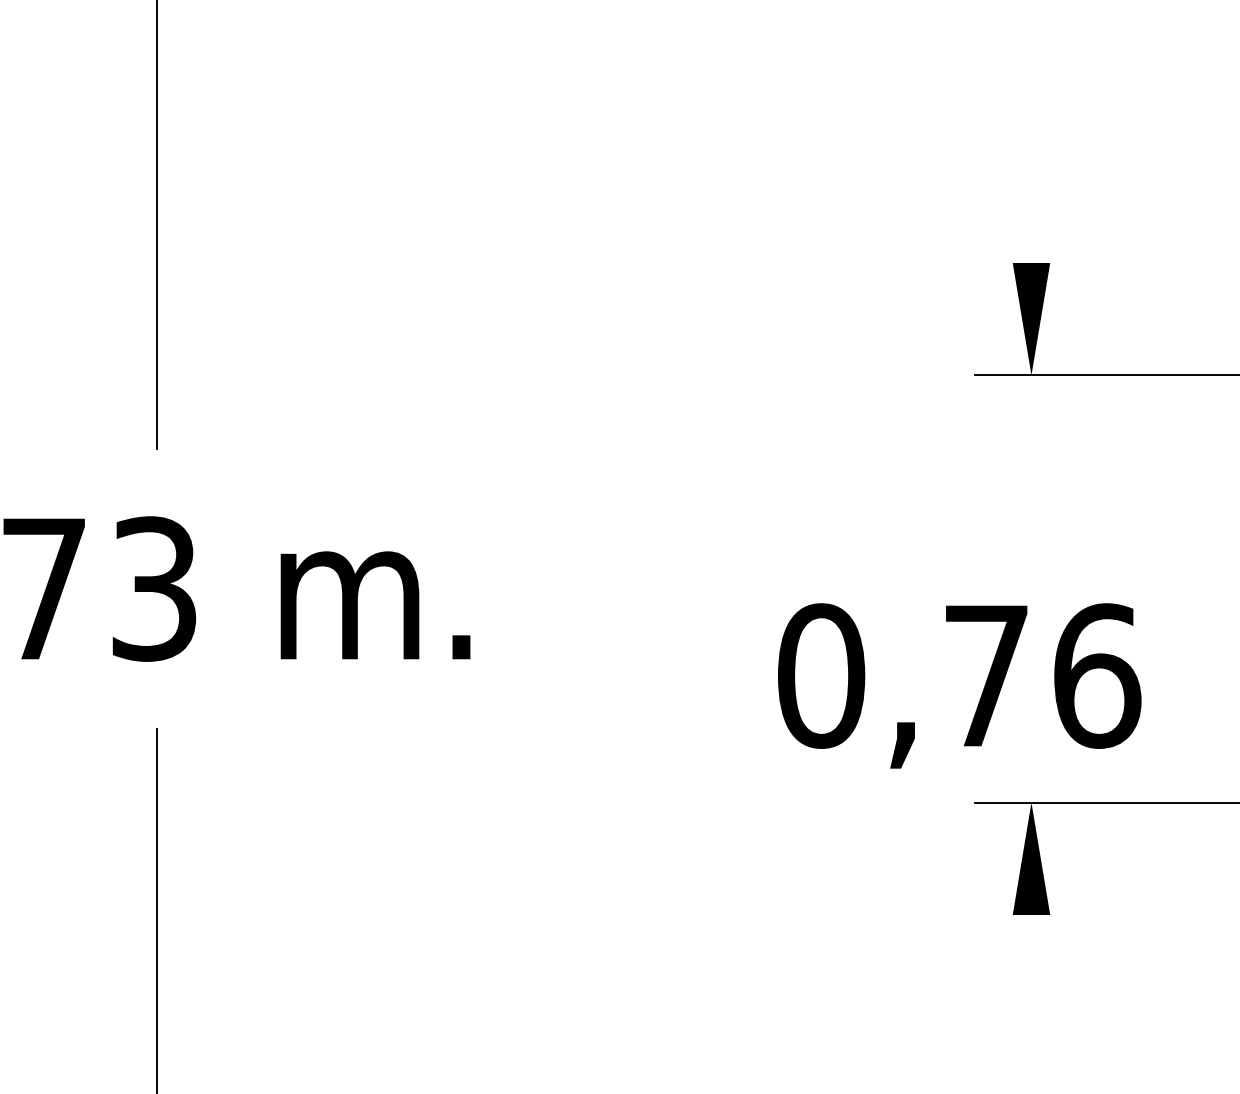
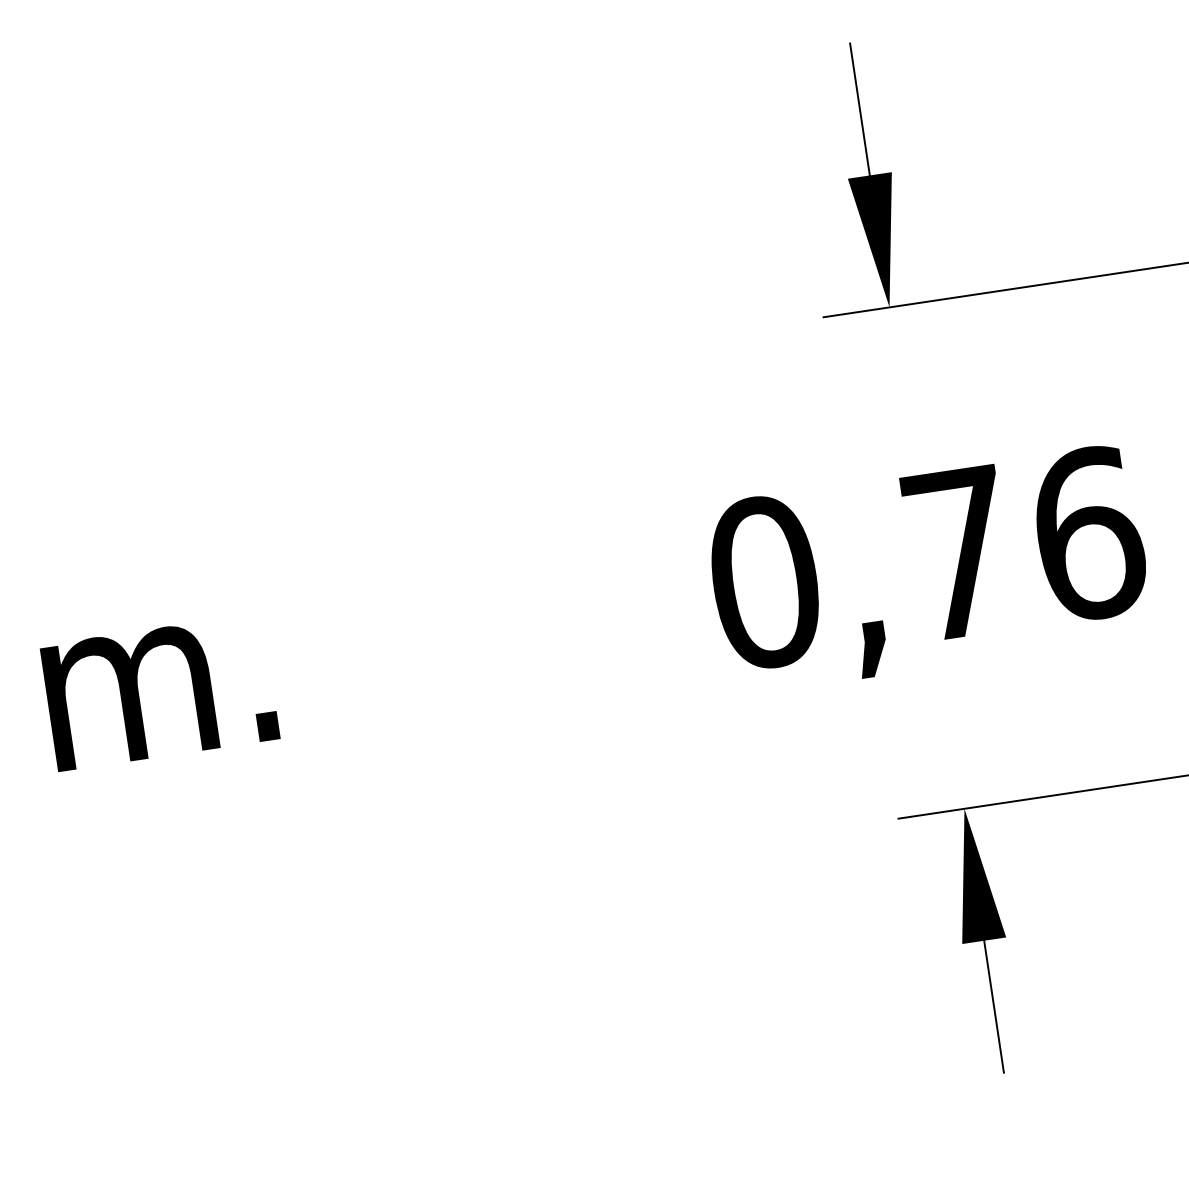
line: (1031, 206) -> (859, 109), added
text: (959, 685) -> (928, 569), moved
line: (1031, 971) -> (994, 1007), added

